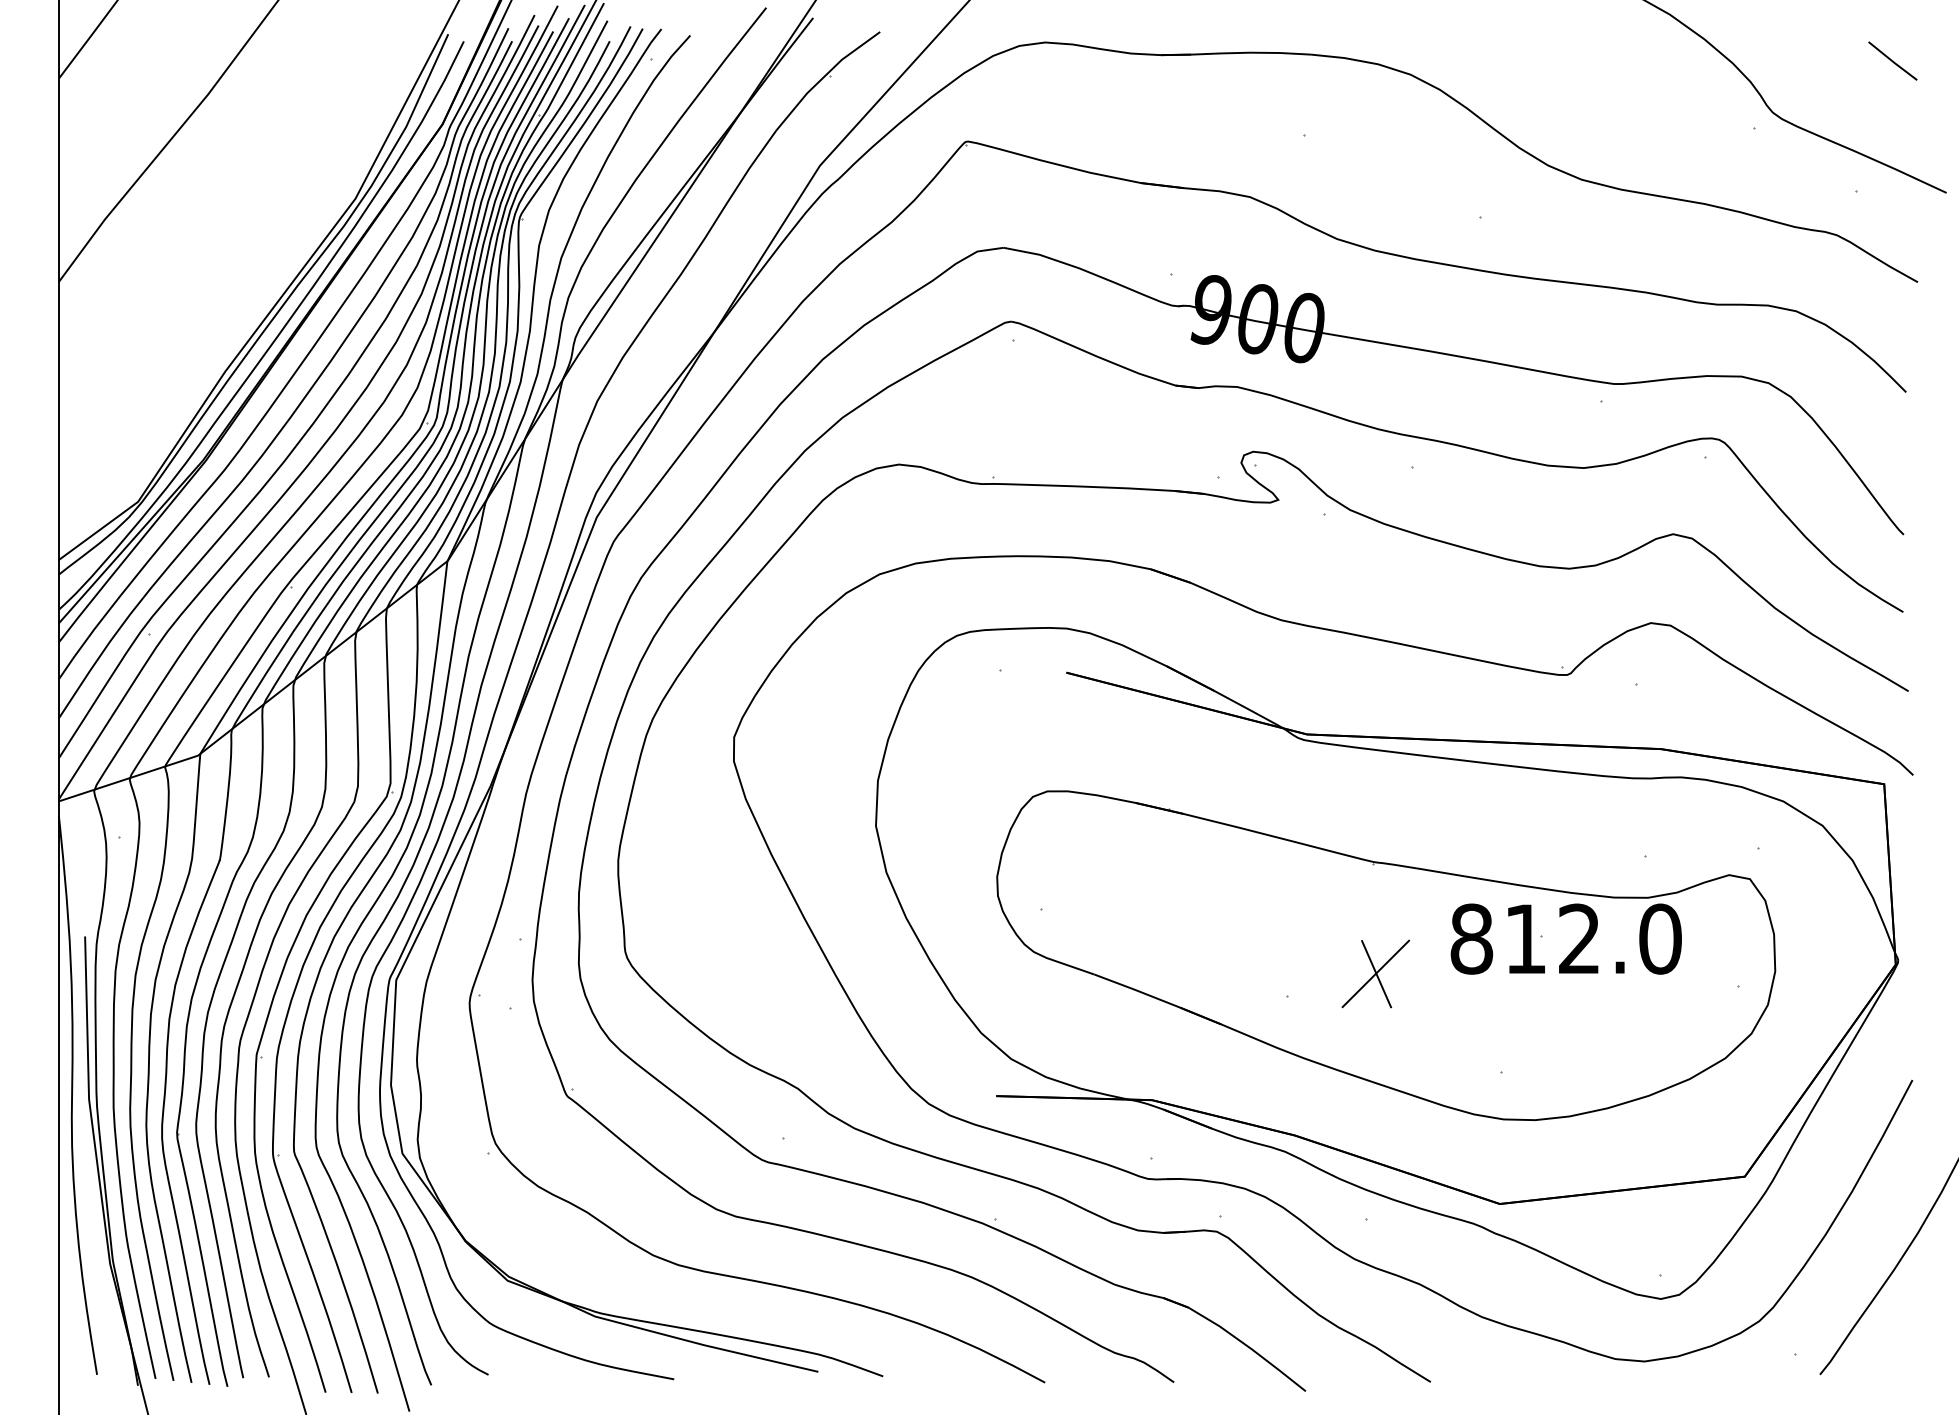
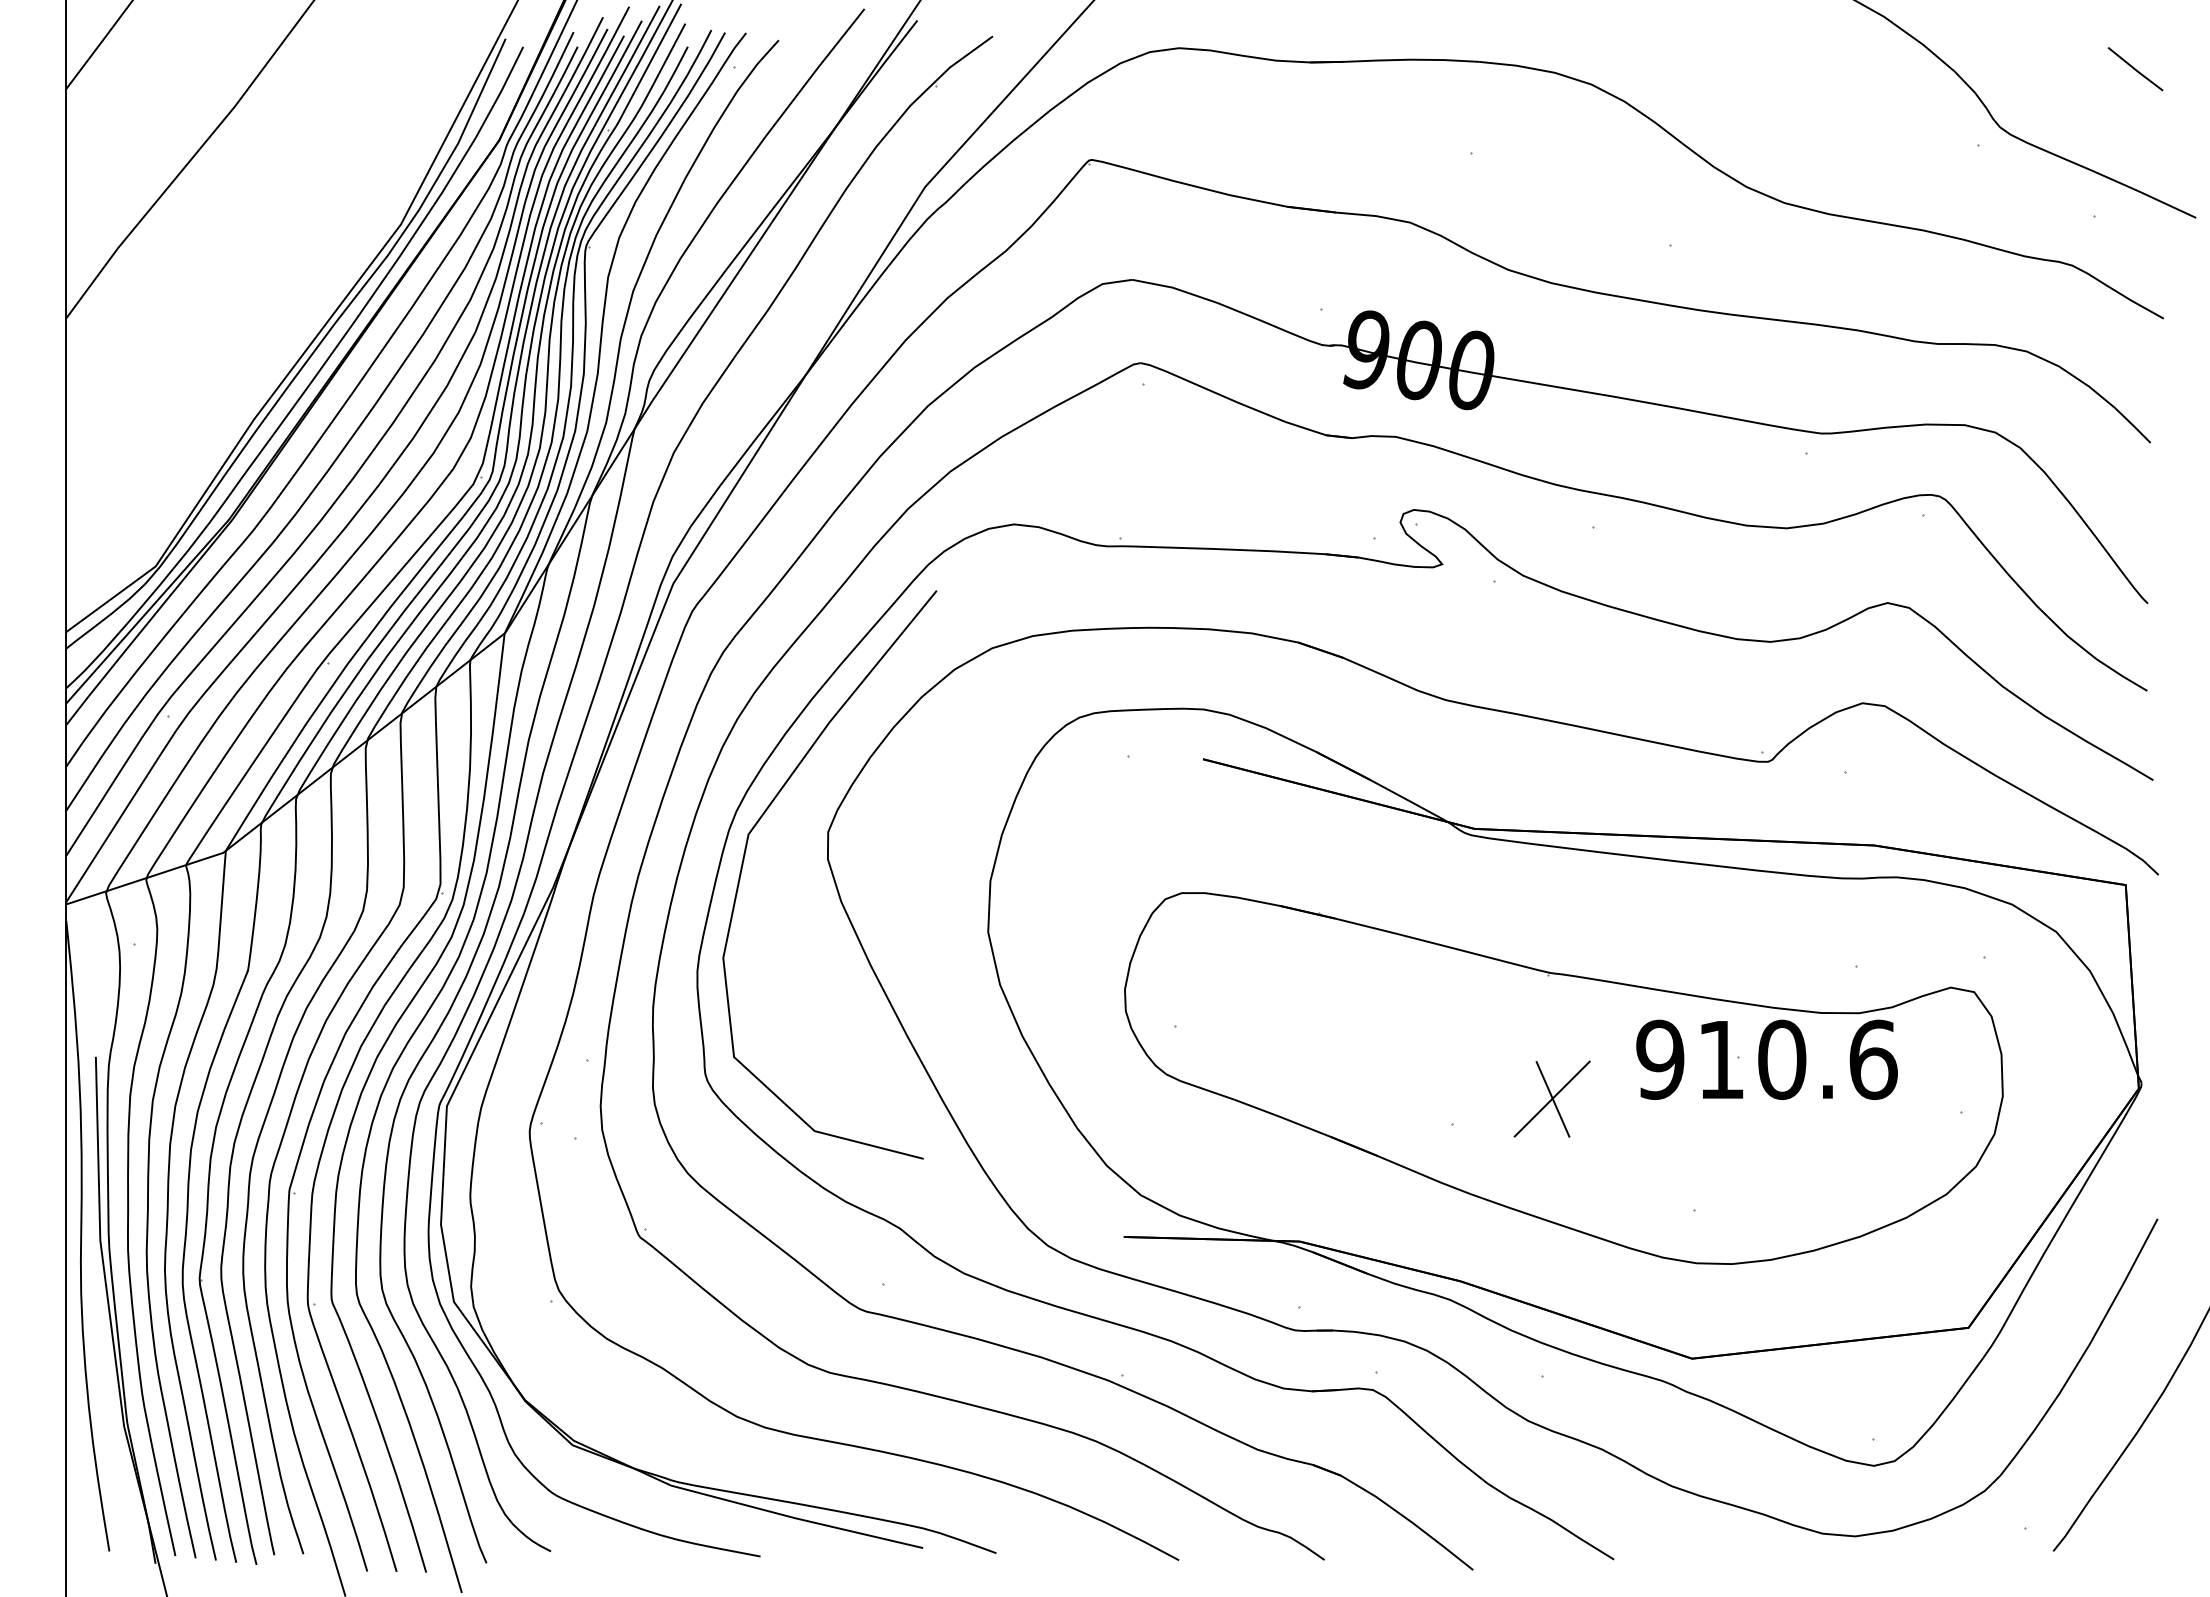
curve: (660, 758) -> (745, 855), added
text: (1565, 938) -> (1766, 1059), 812.0 -> 910.6

